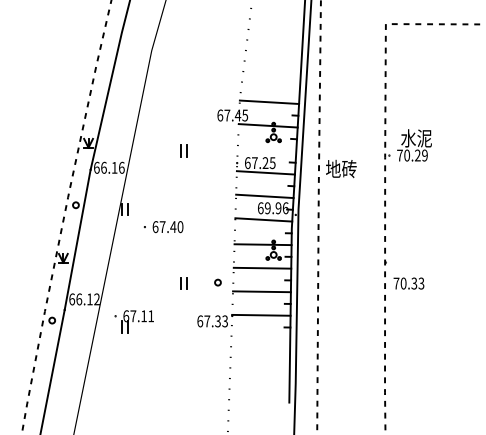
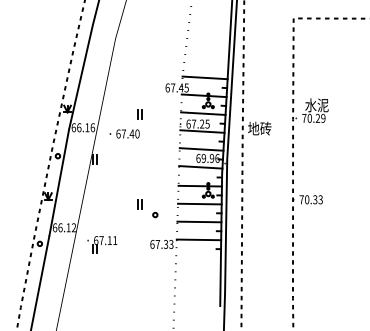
line: (266, 149) -> (202, 113), added
text: (163, 227) -> (124, 134), moved
part: (217, 282) -> (154, 214), moved
part: (183, 283) -> (139, 204), moved
text: (408, 283) -> (310, 199), moved

